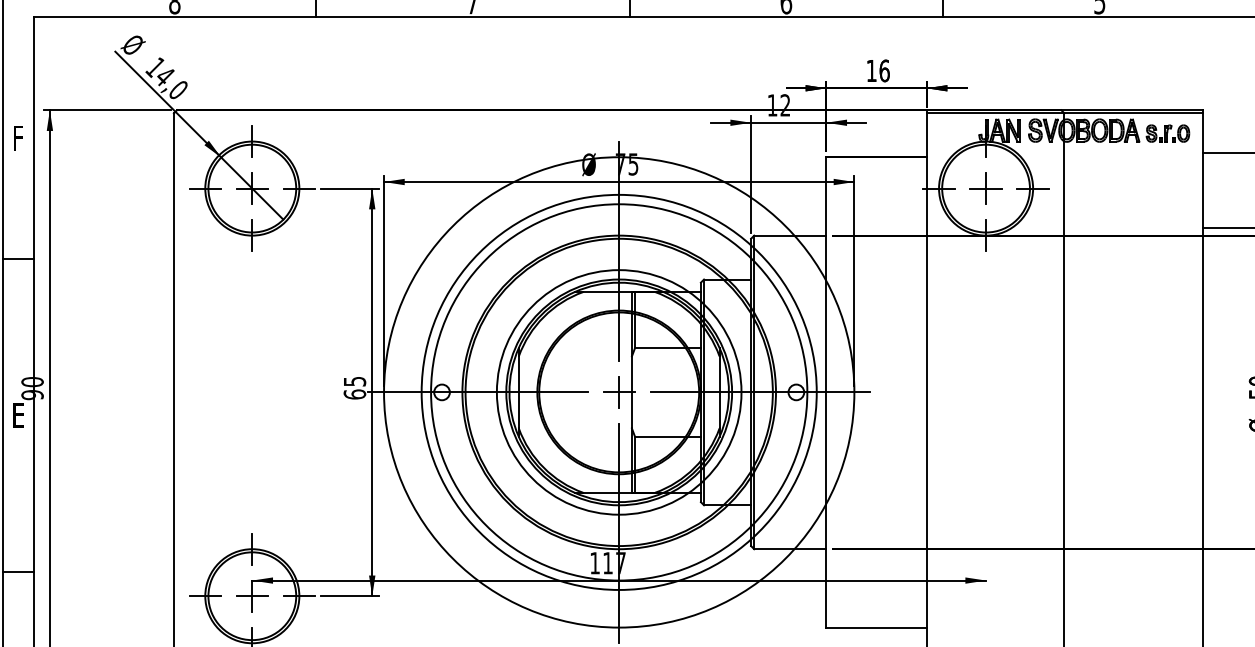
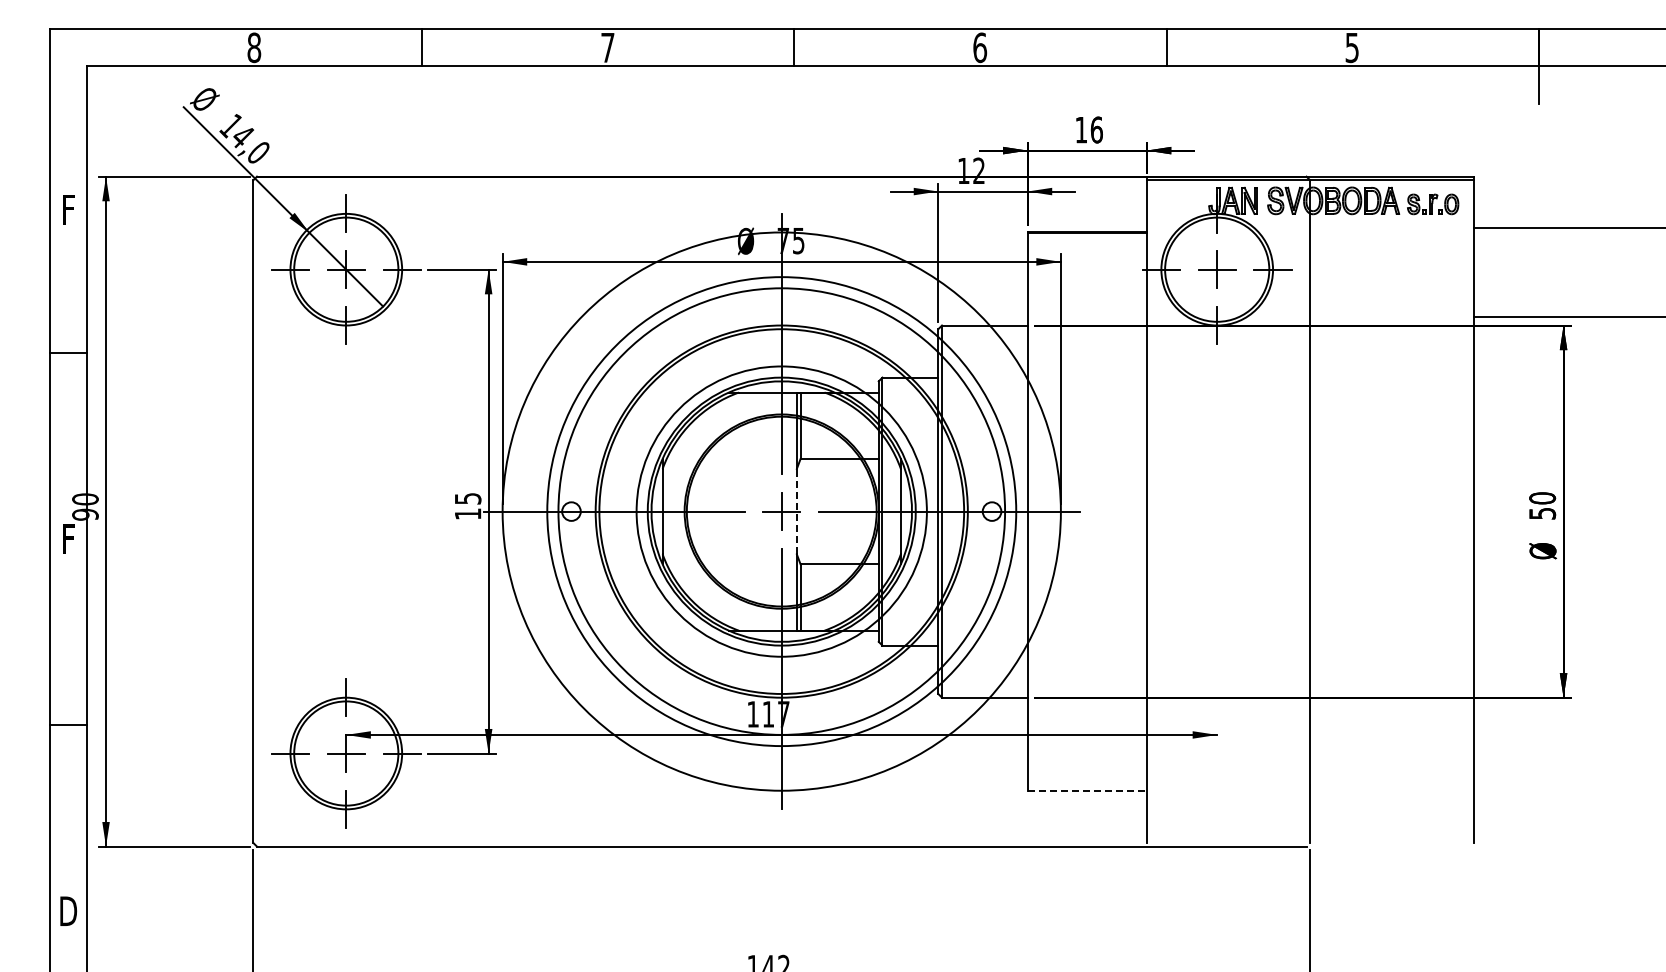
line: (631, 392) -> (796, 511), solid -> dashed
text: (354, 394) -> (467, 514), 65 -> 15
text: (19, 416) -> (70, 540), E -> F
line: (876, 627) -> (1087, 790), solid -> dashed

